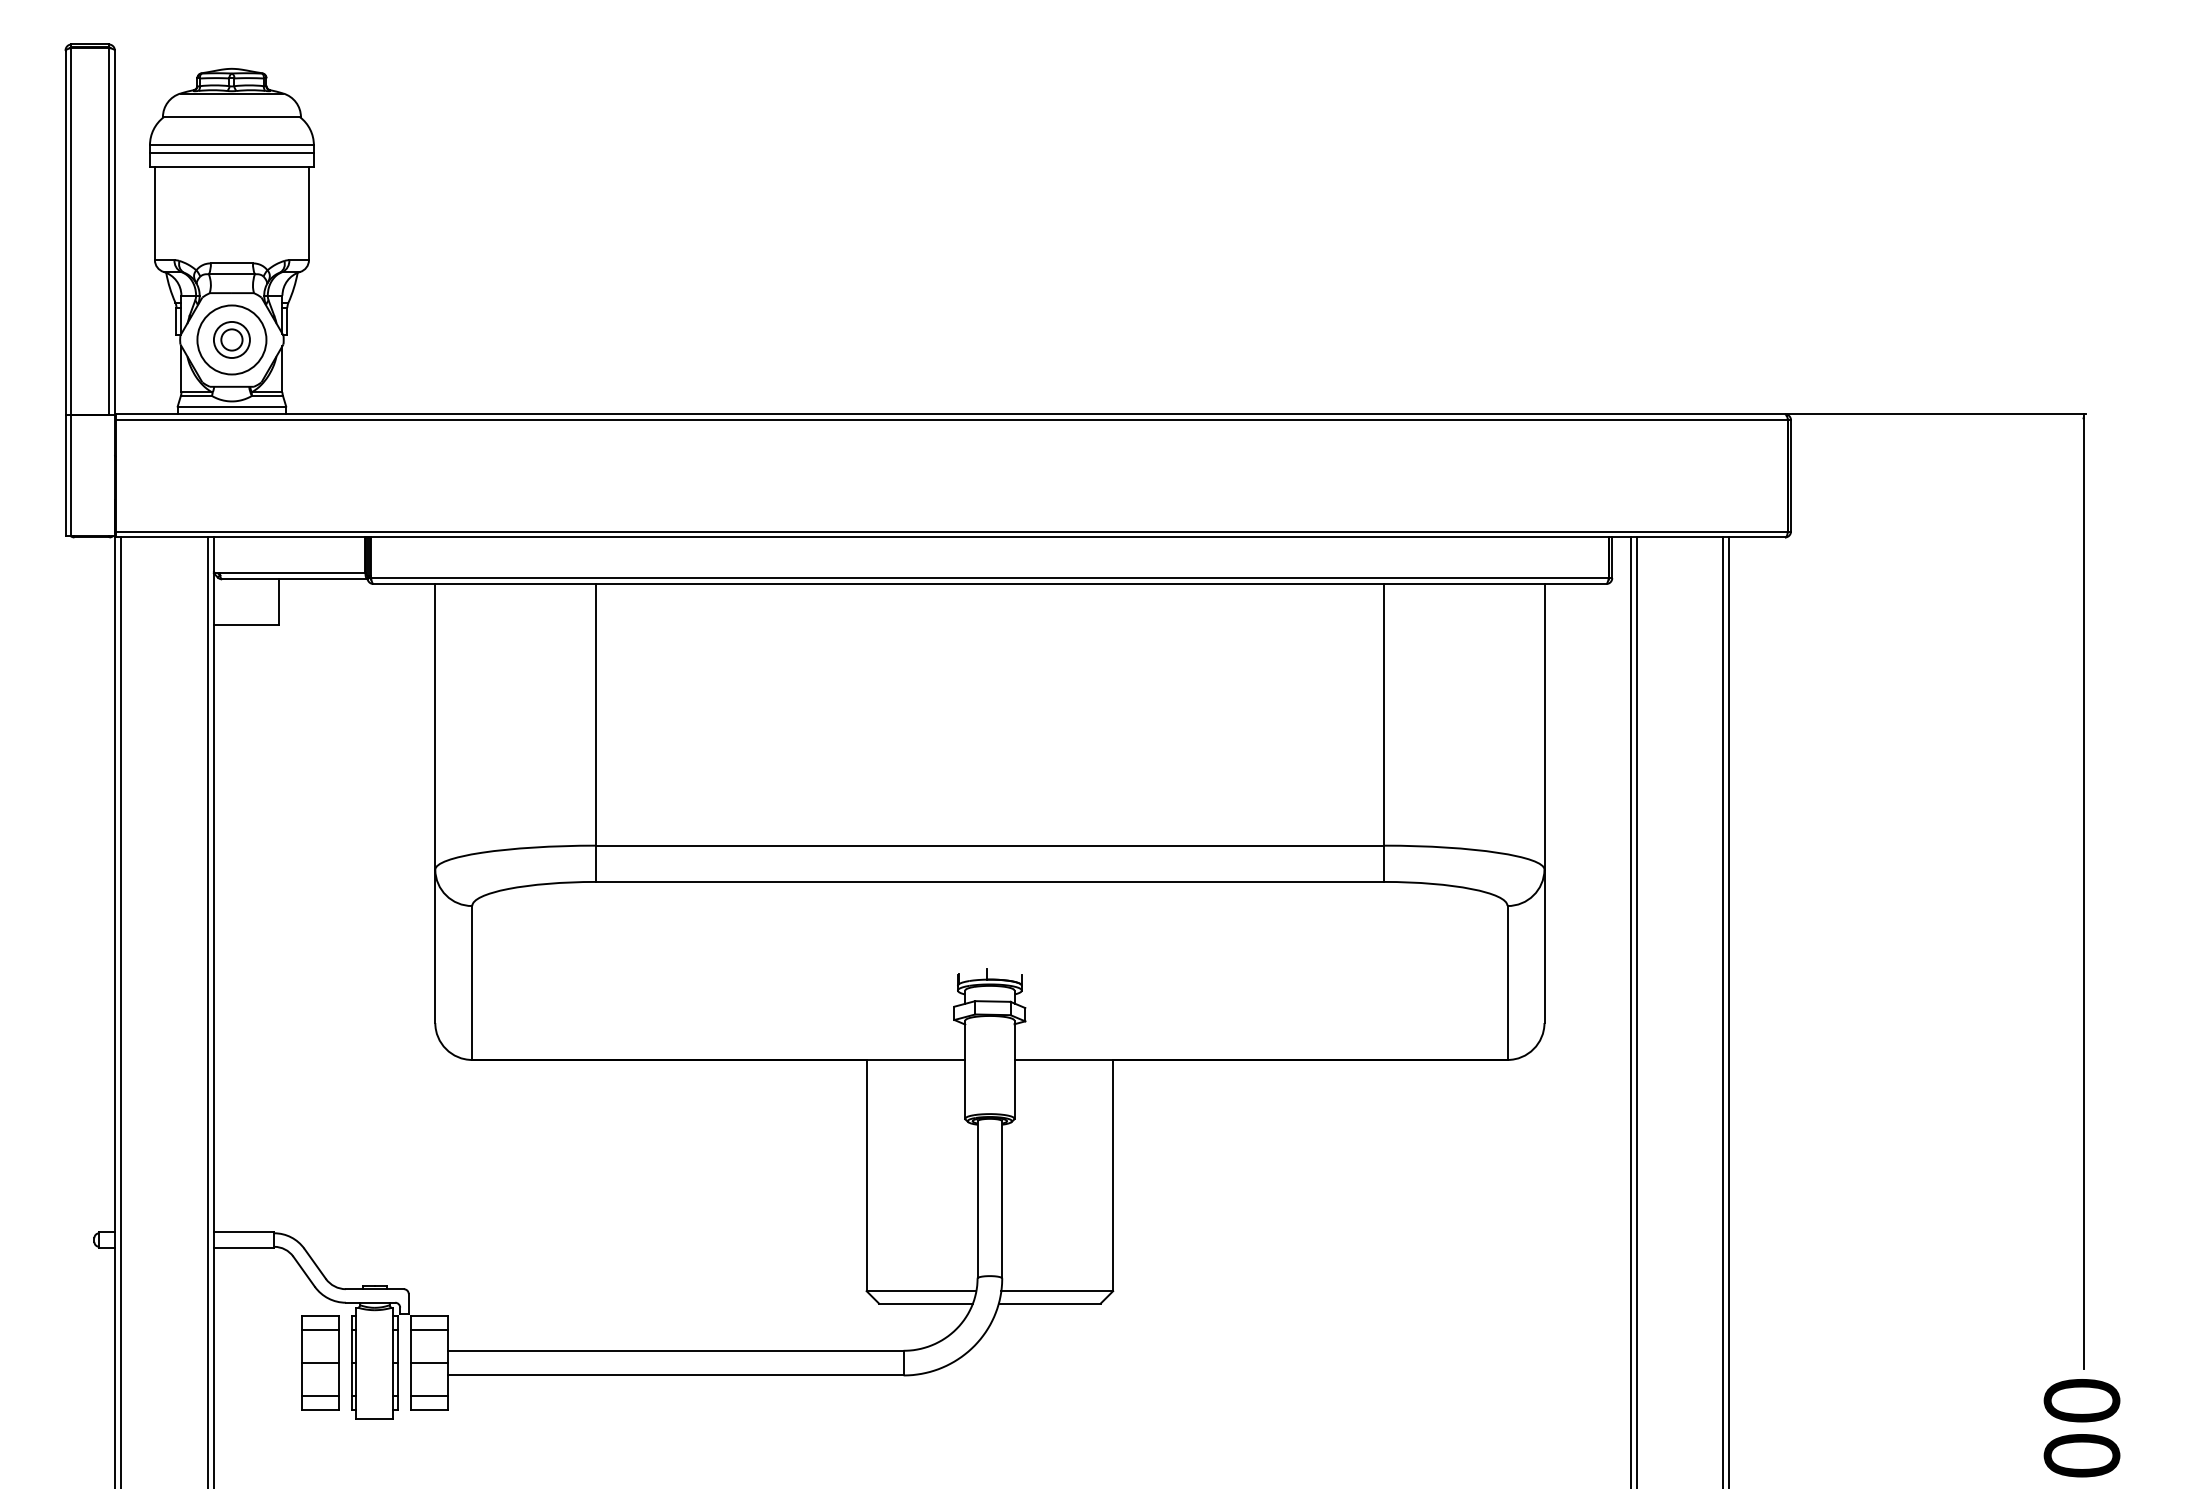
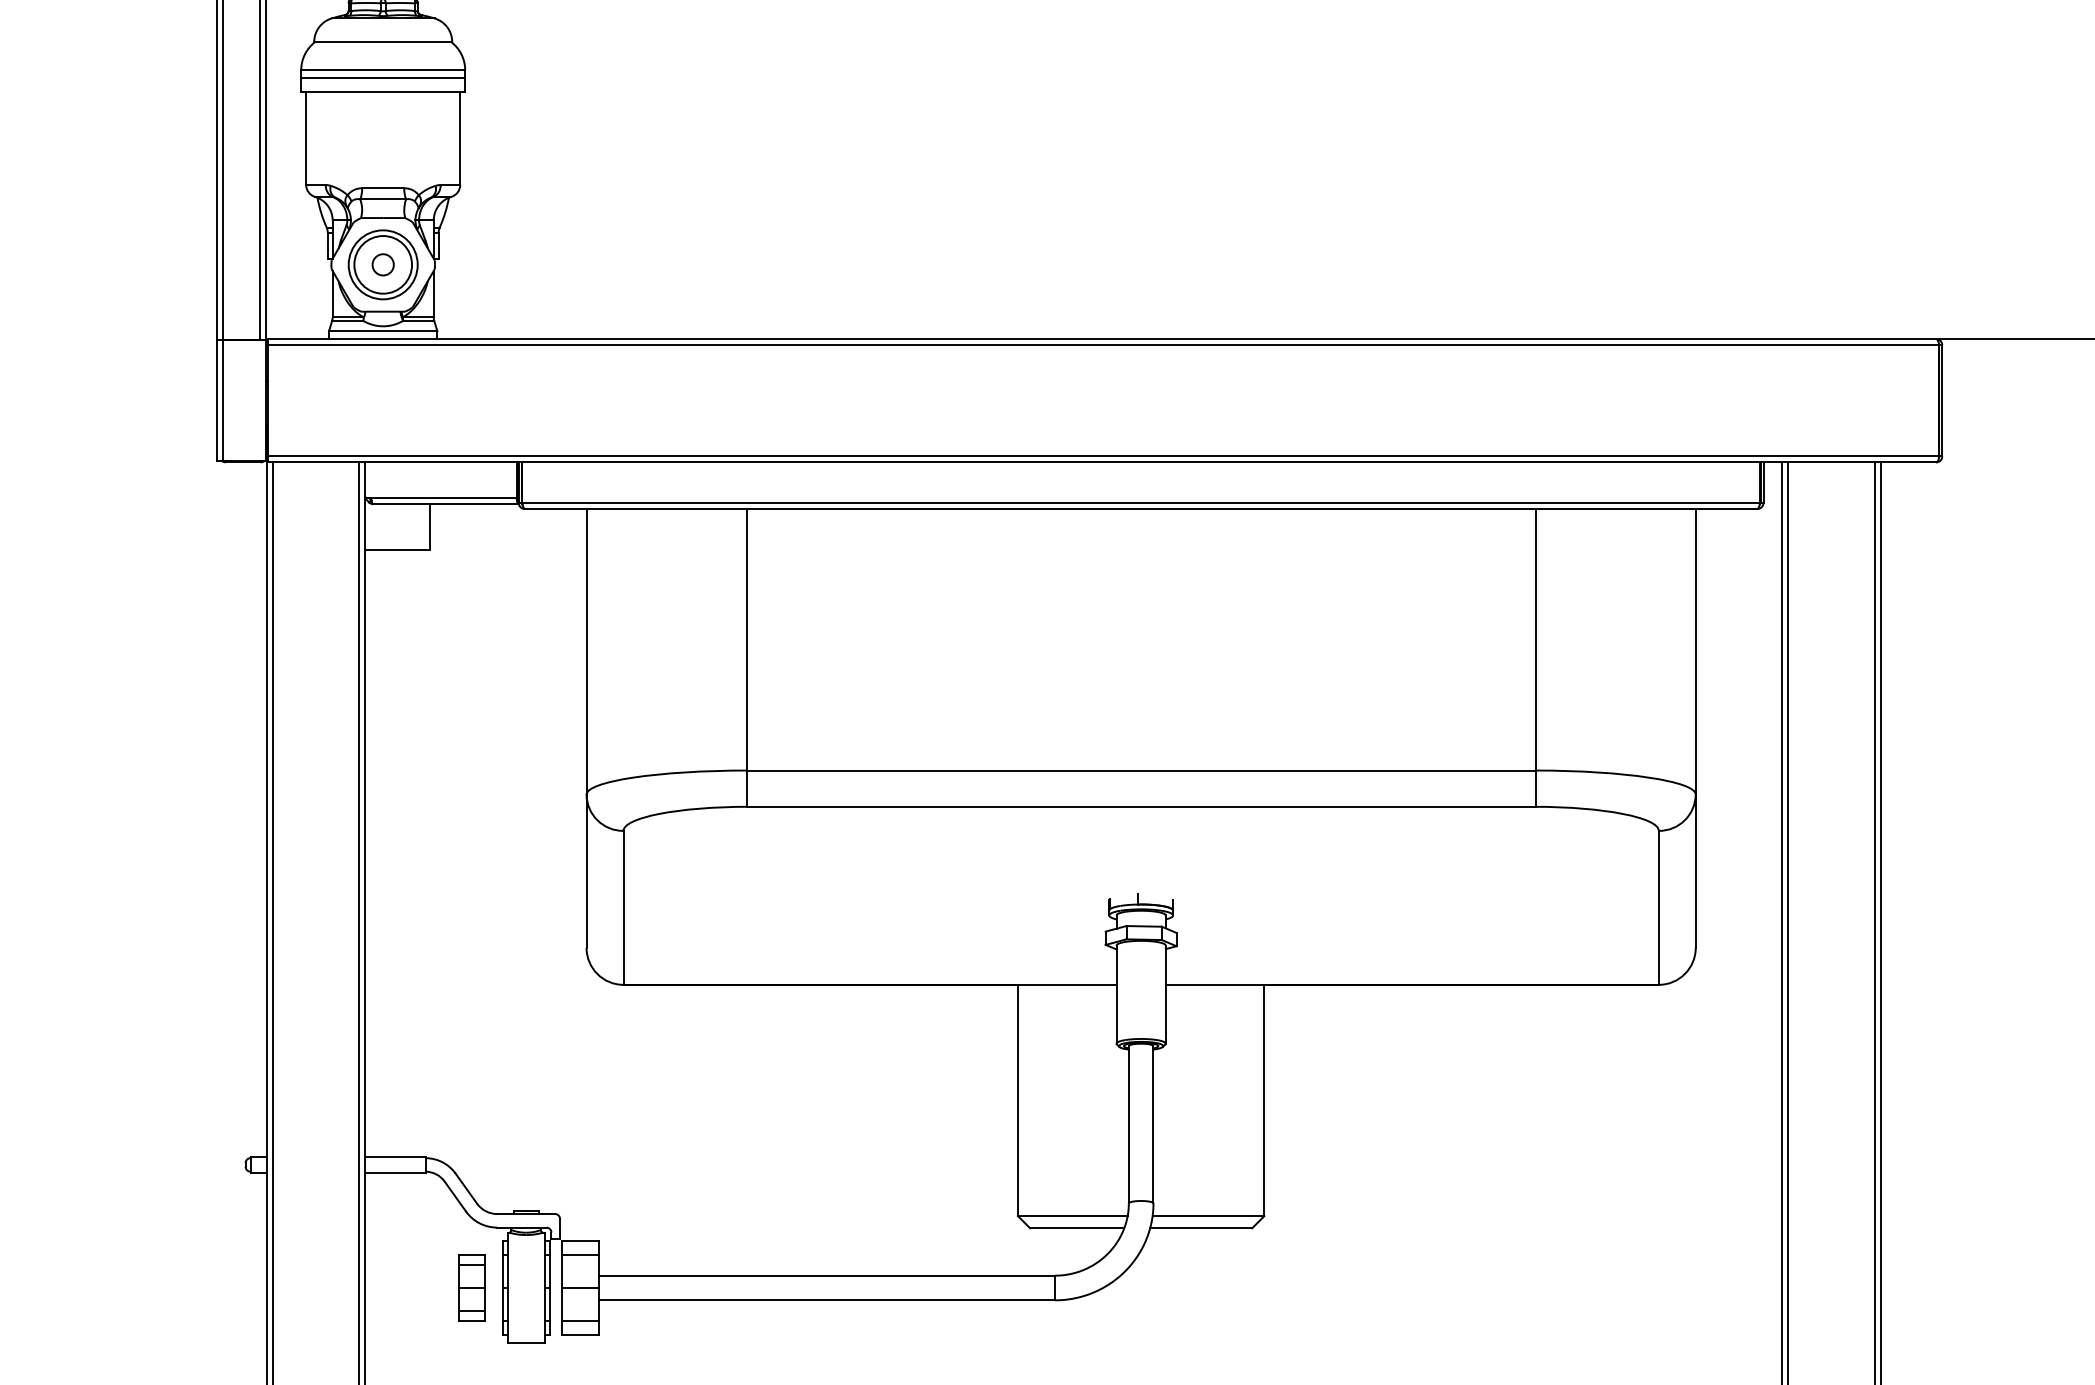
circle: (231, 339) -> (382, 264), size x1.6
part: (320, 1362) -> (471, 1287), size x0.7

